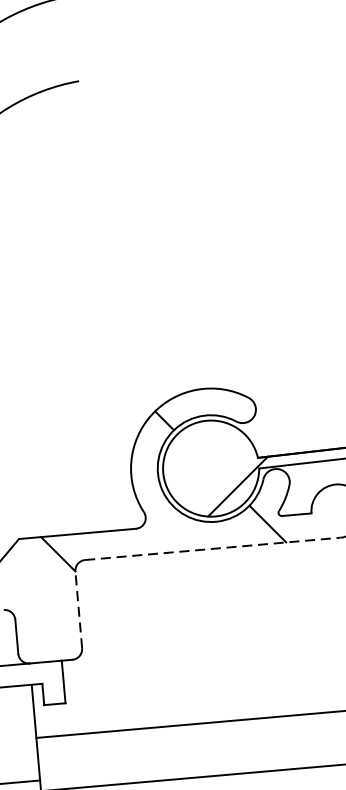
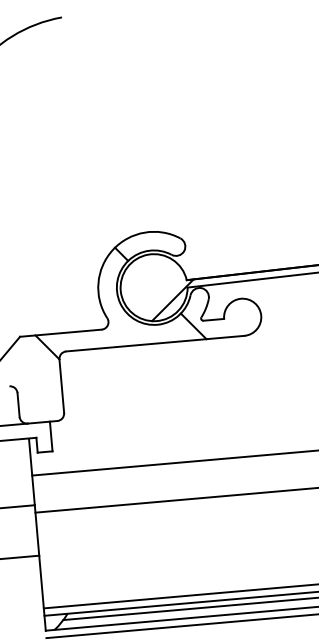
line: (213, 548) -> (155, 343), dashed -> solid
line: (78, 610) -> (61, 386), dashed -> solid

